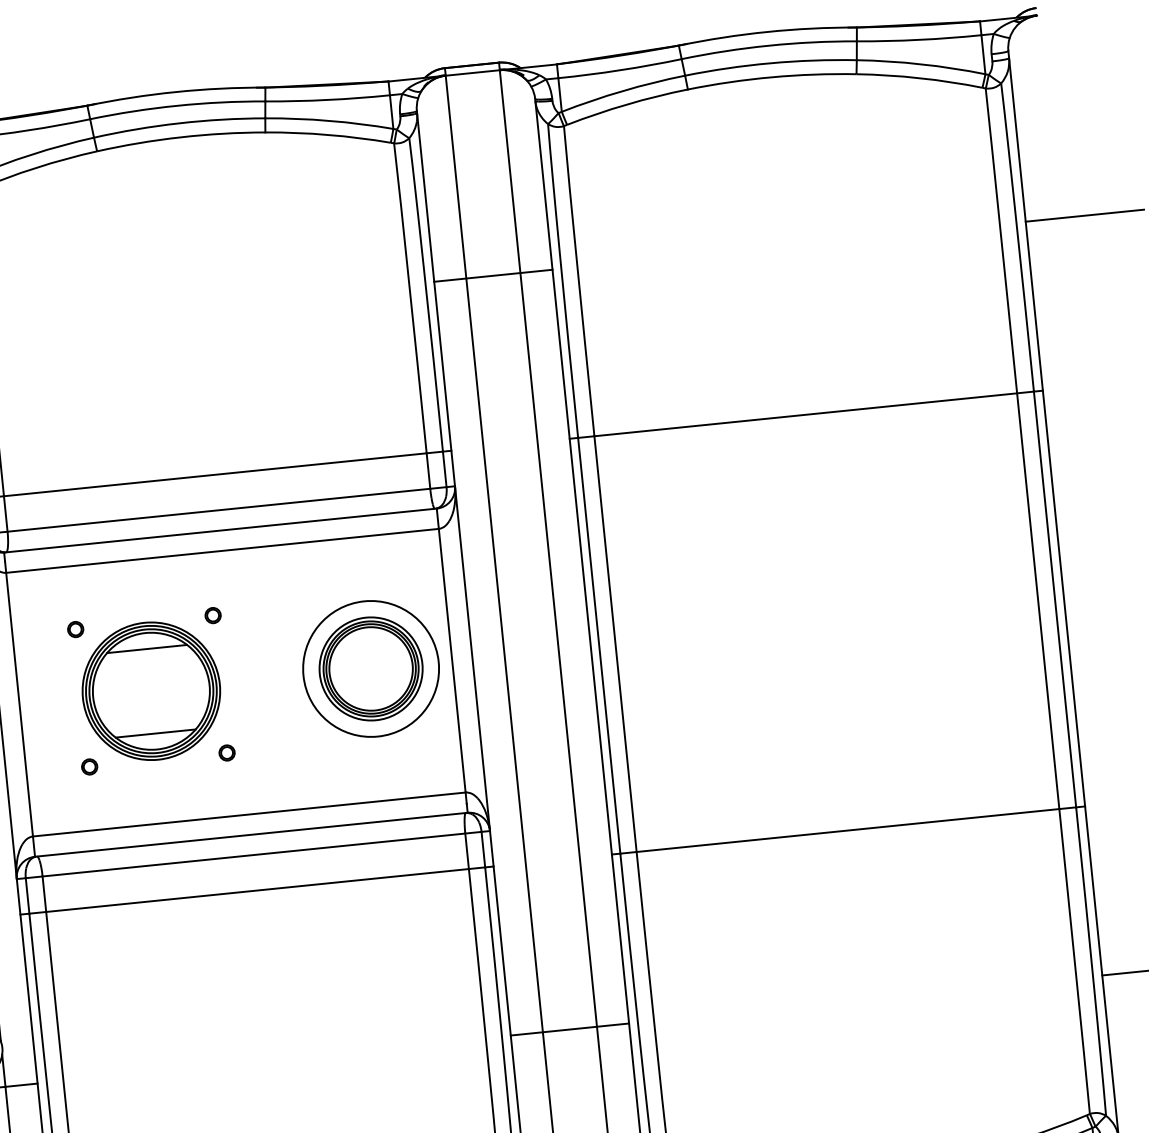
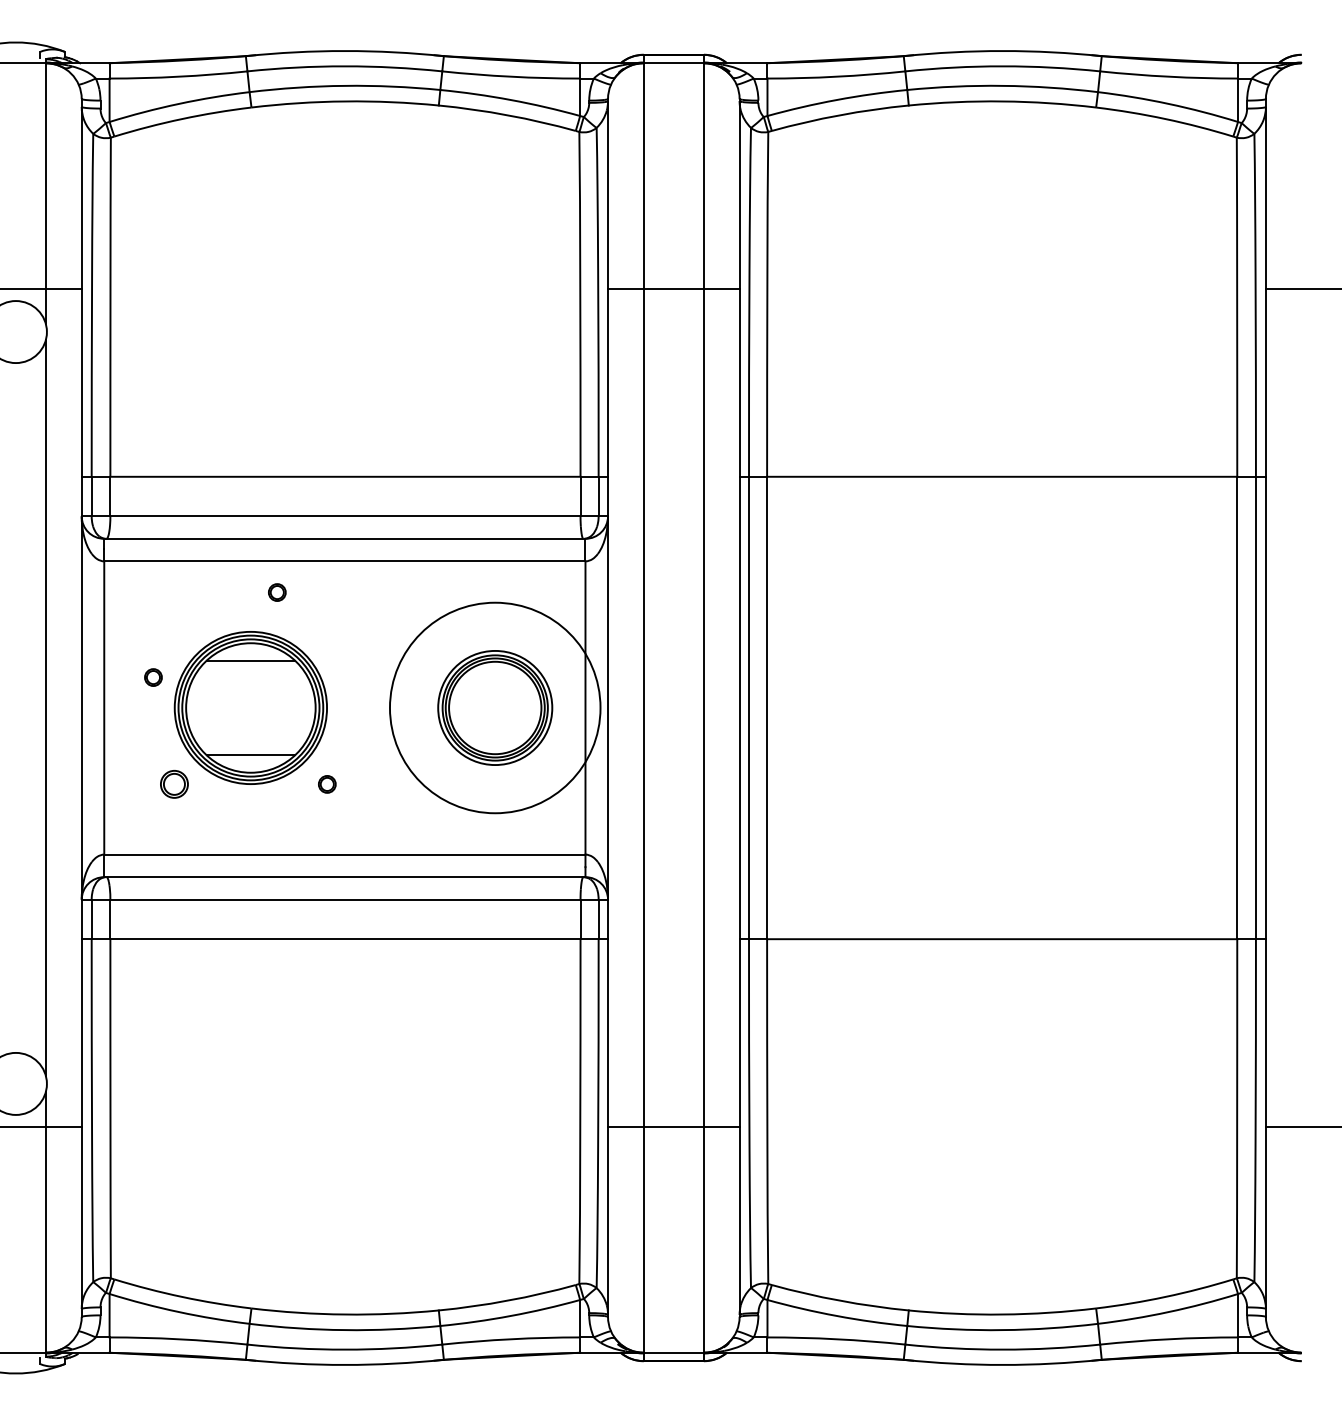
part: (213, 615) -> (277, 592), moved
circle: (75, 629) -> (153, 677), moved
circle: (371, 668) -> (495, 707), size x1.4
circle: (89, 767) -> (174, 784), size x1.6

